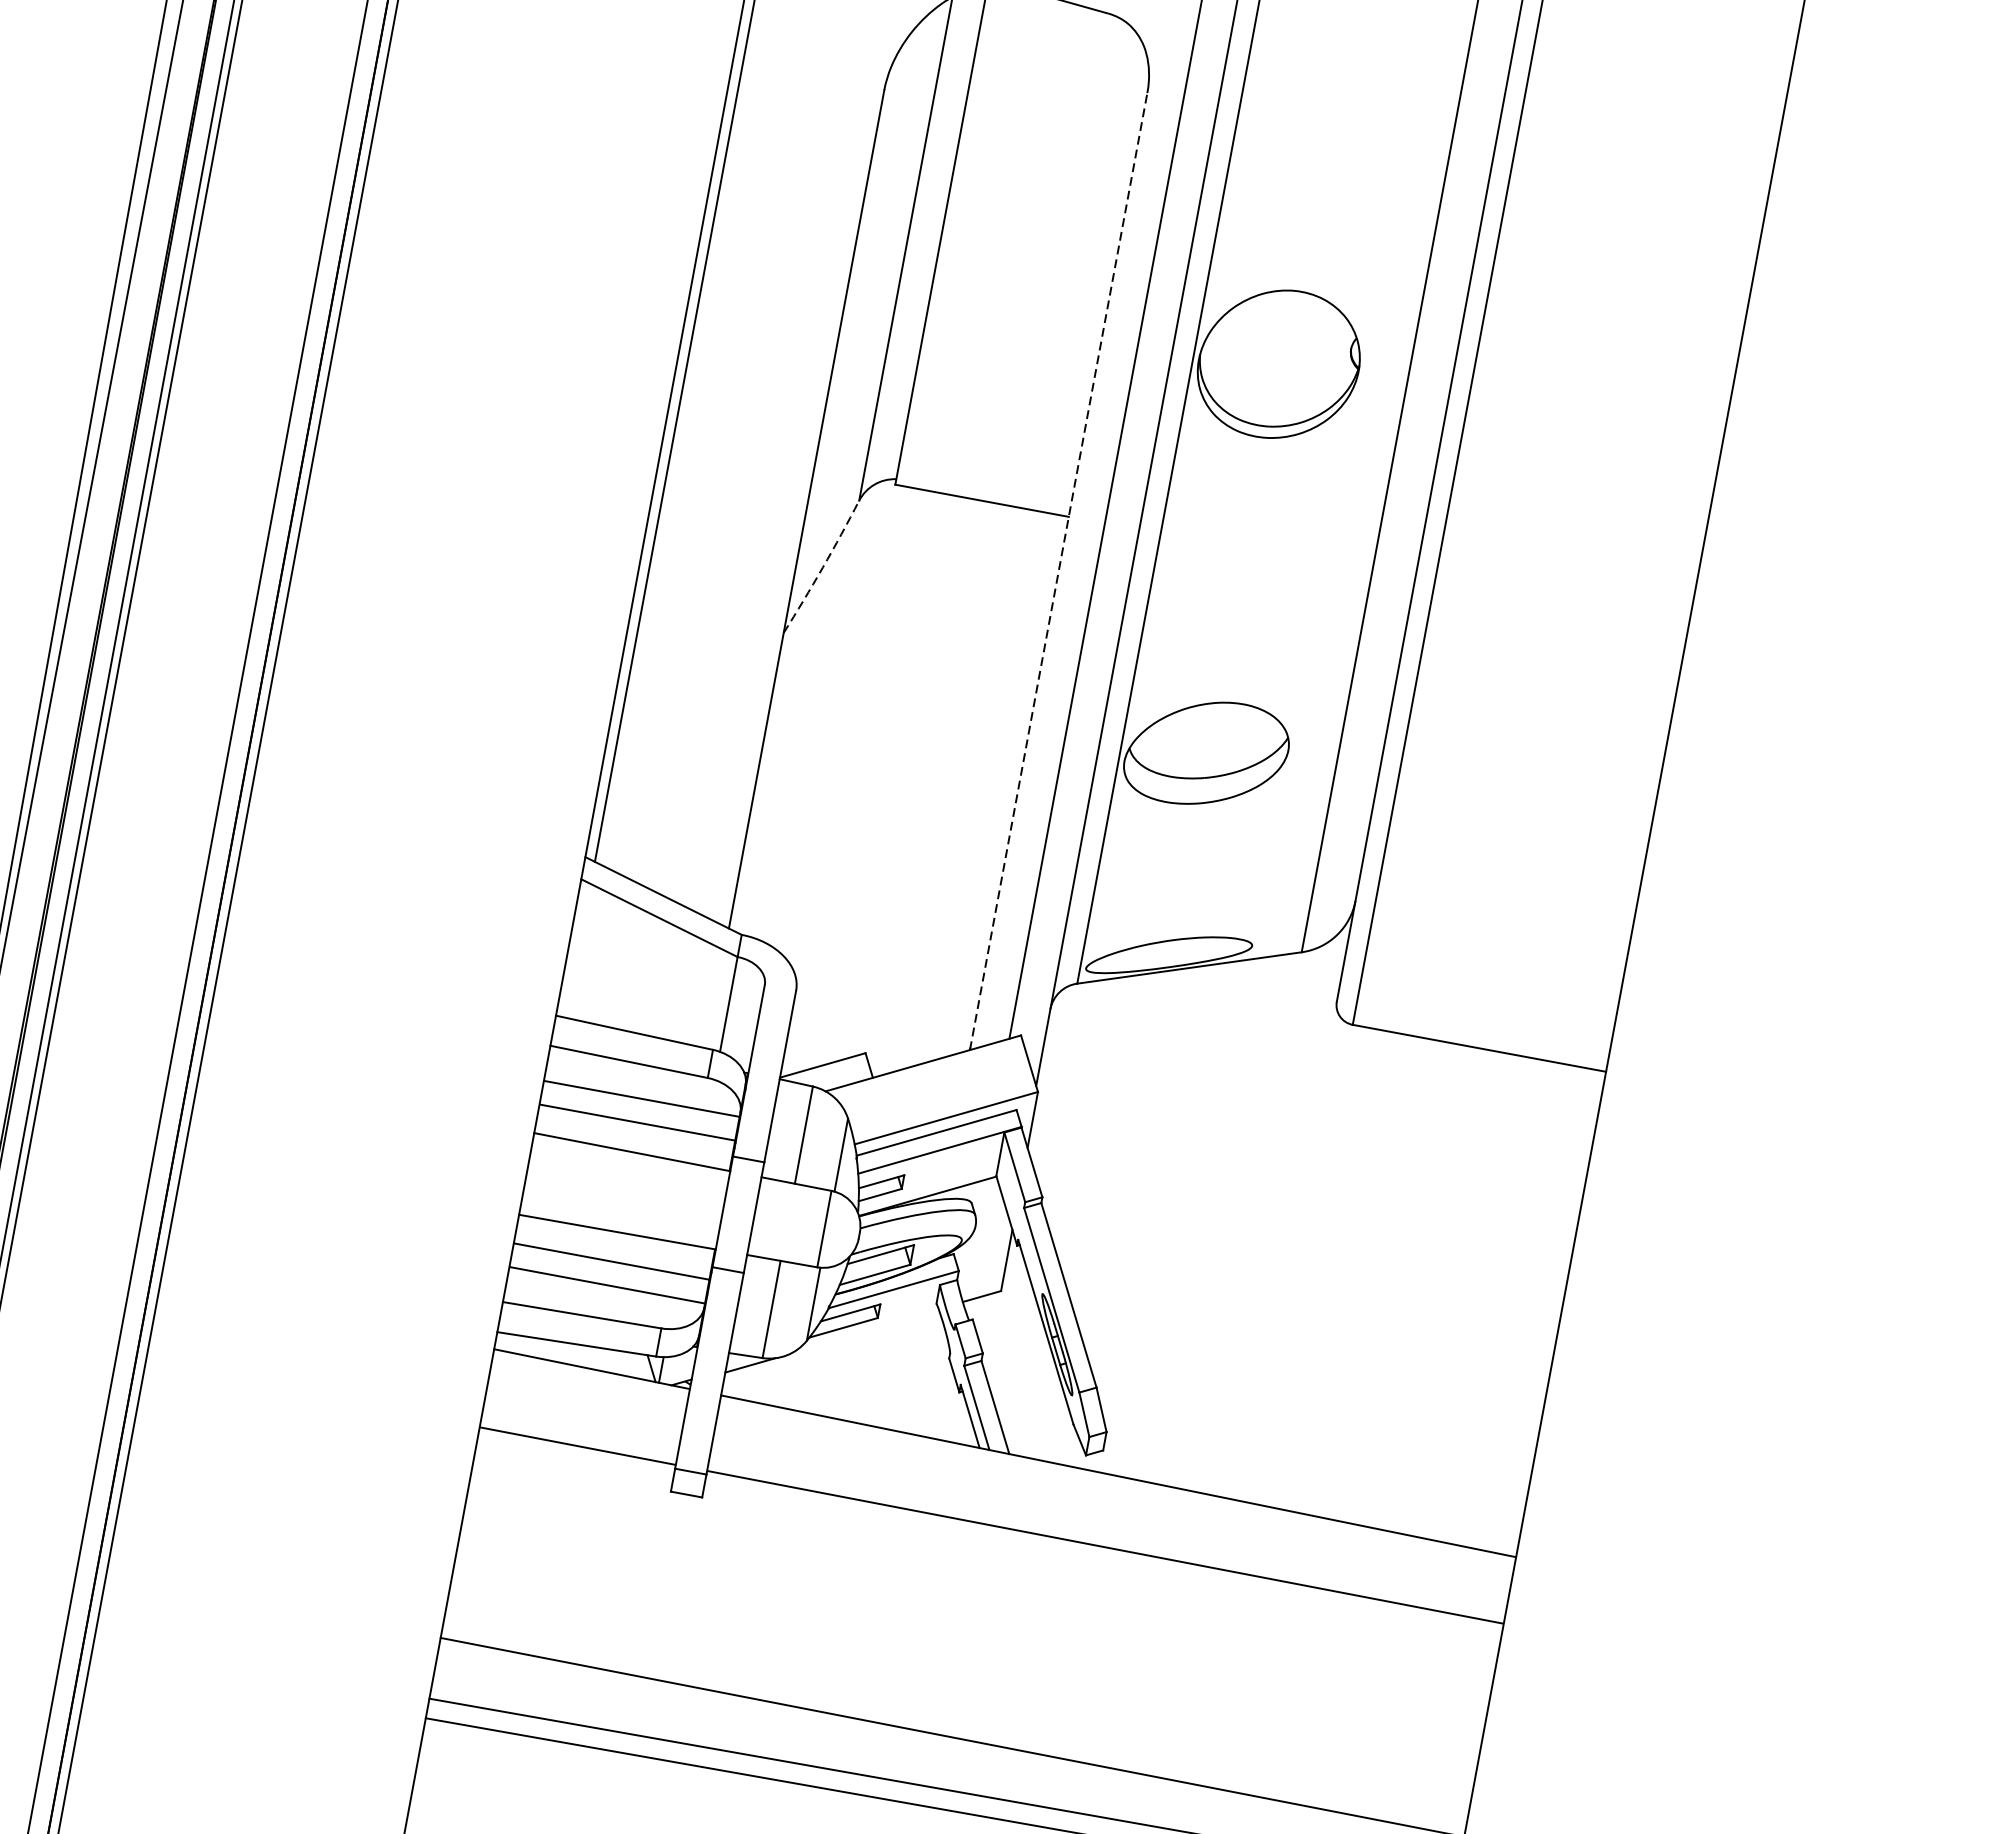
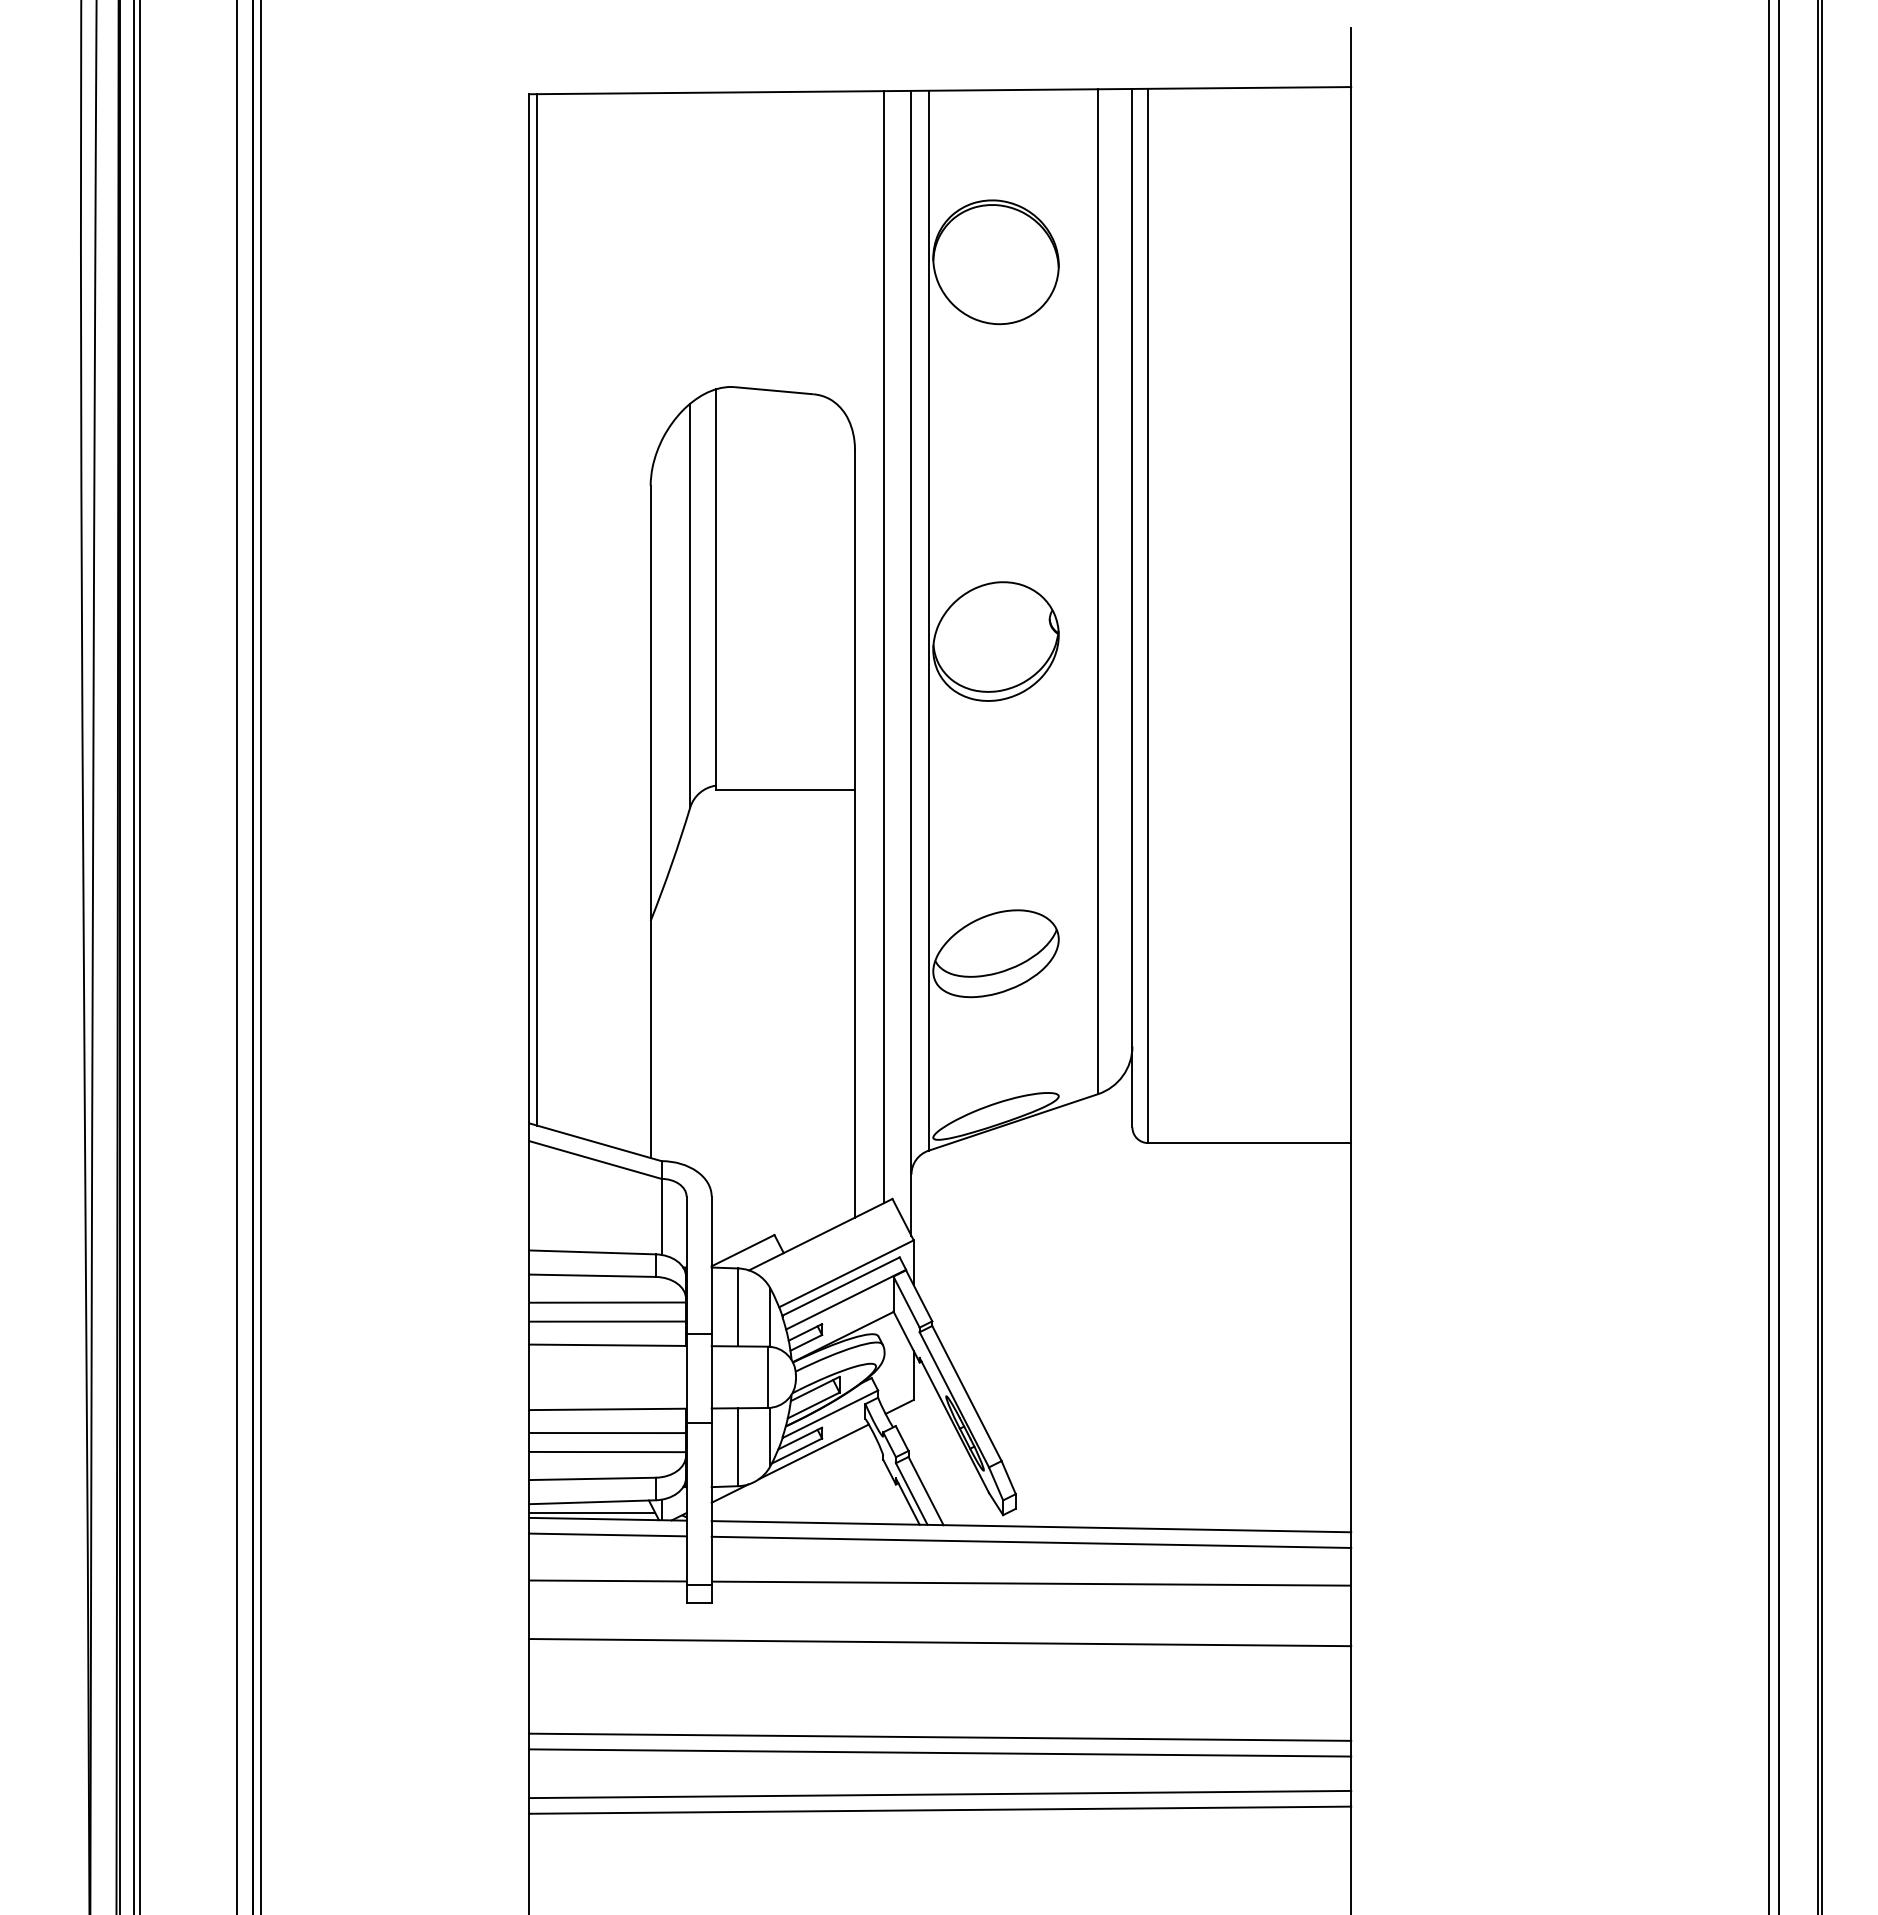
arc: (822, 567) -> (671, 864), dashed -> solid
line: (1059, 571) -> (855, 833), dashed -> solid
line: (864, 1332) -> (813, 1451), added
line: (574, 1358) -> (592, 1513), added
line: (588, 1388) -> (607, 1534), added
line: (1115, 1494) -> (1031, 1541), added
line: (978, 1599) -> (940, 1642), added
line: (956, 1716) -> (940, 1736), added

